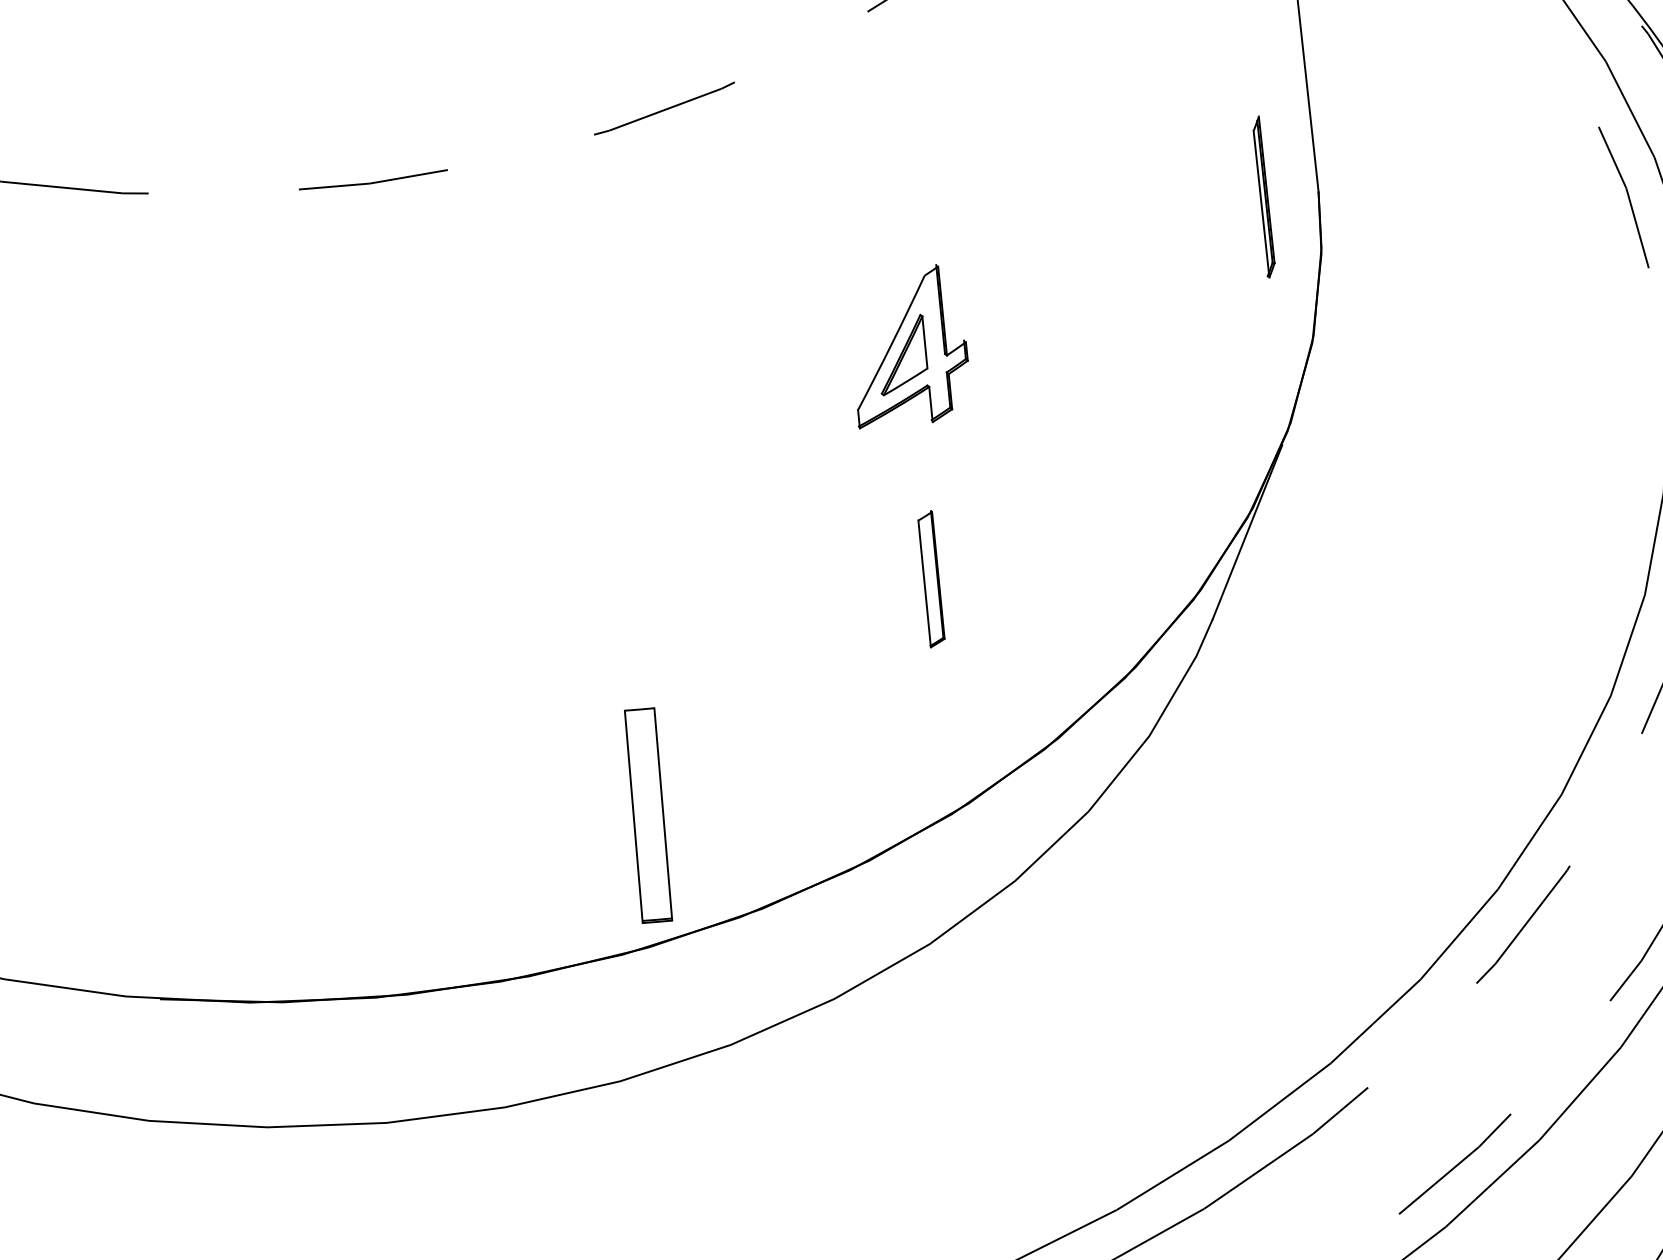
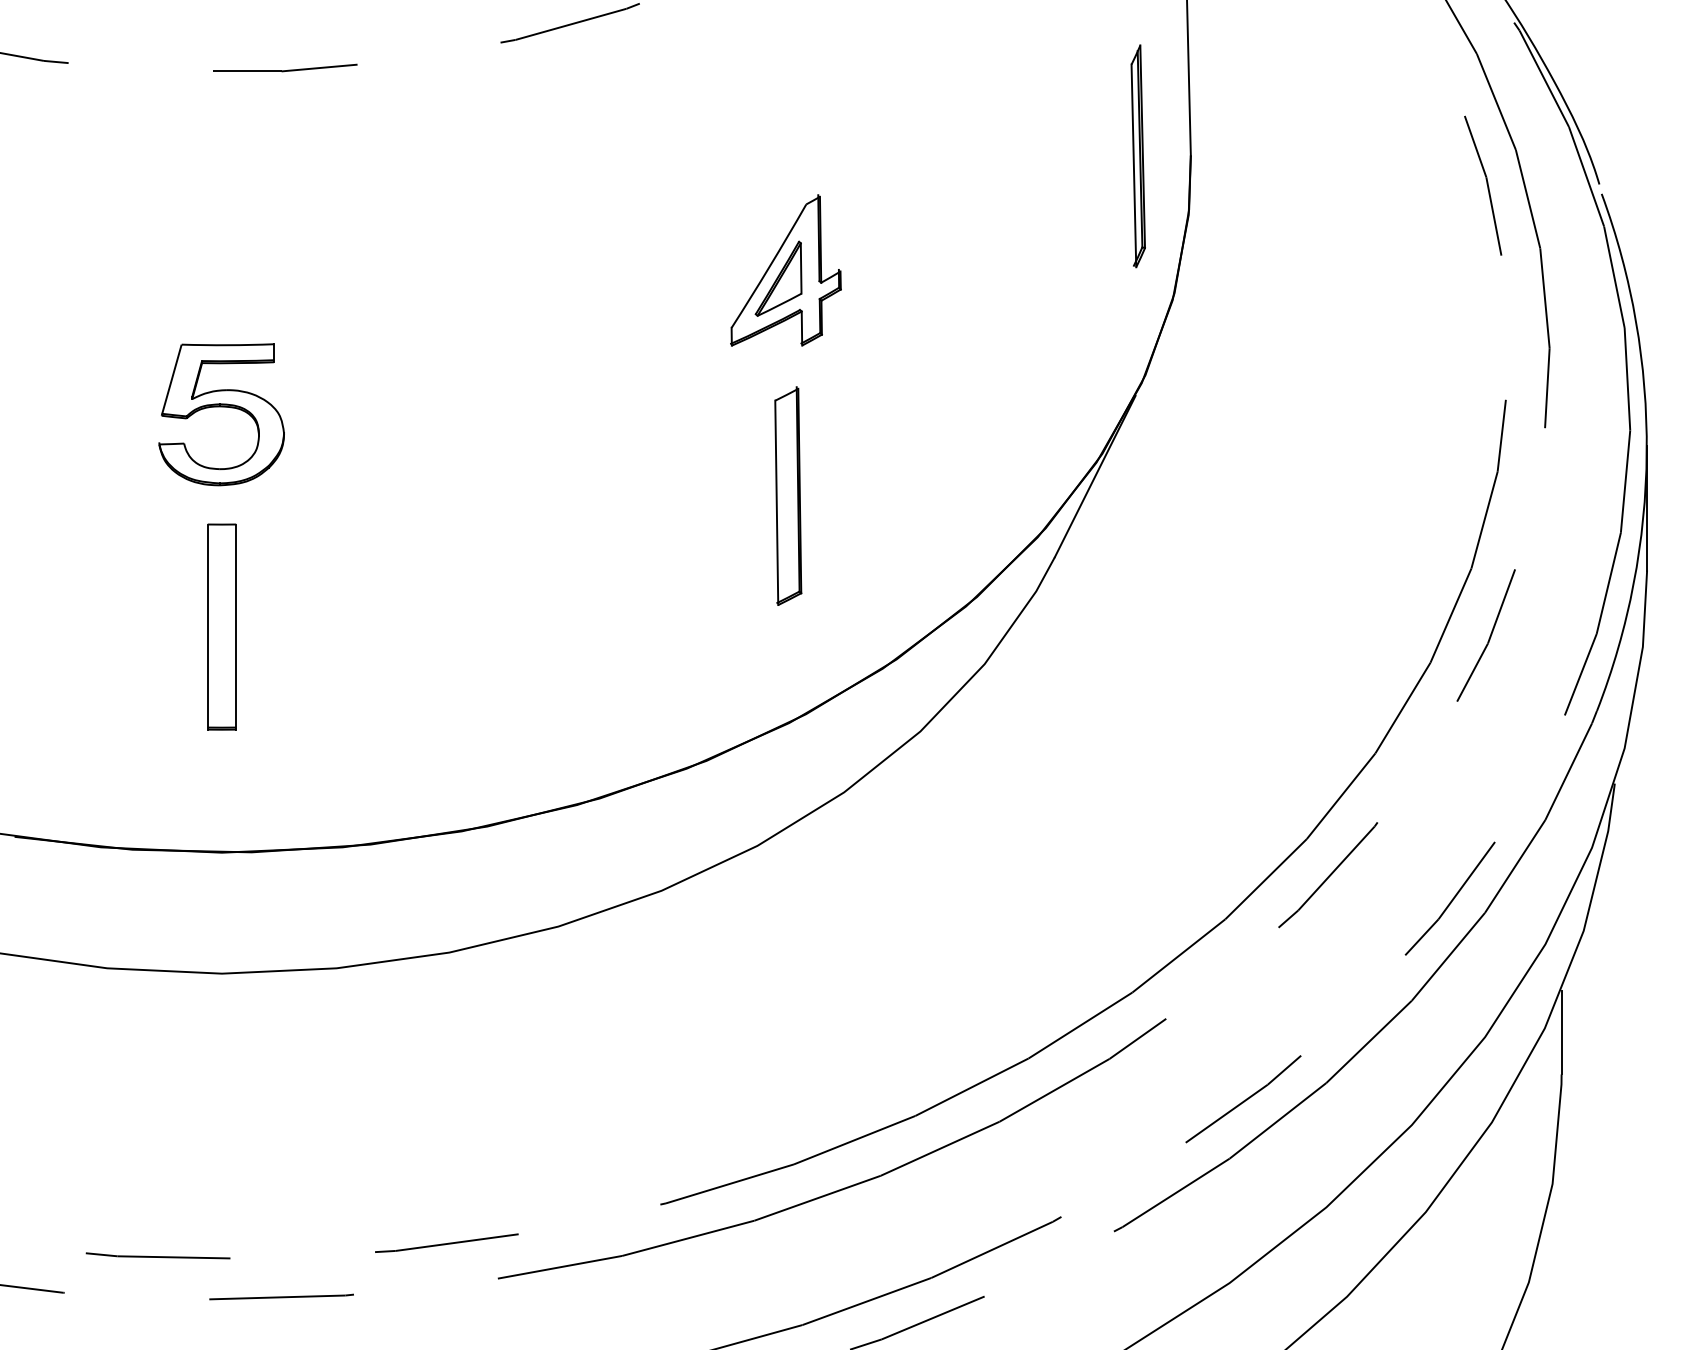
part: (1263, 197) -> (1137, 156), size x1.43
part: (336, 536) -> (221, 407), added
part: (931, 578) -> (788, 495), size x1.67
part: (647, 815) -> (221, 626), moved

